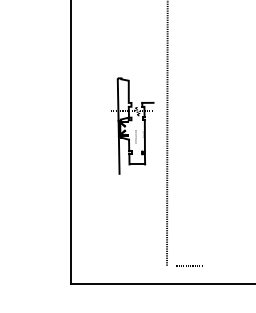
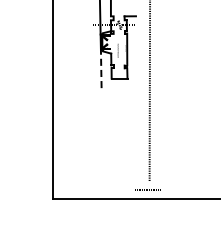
line: (119, 155) -> (101, 69), solid -> dashed
line: (188, 265) -> (147, 188), moved

